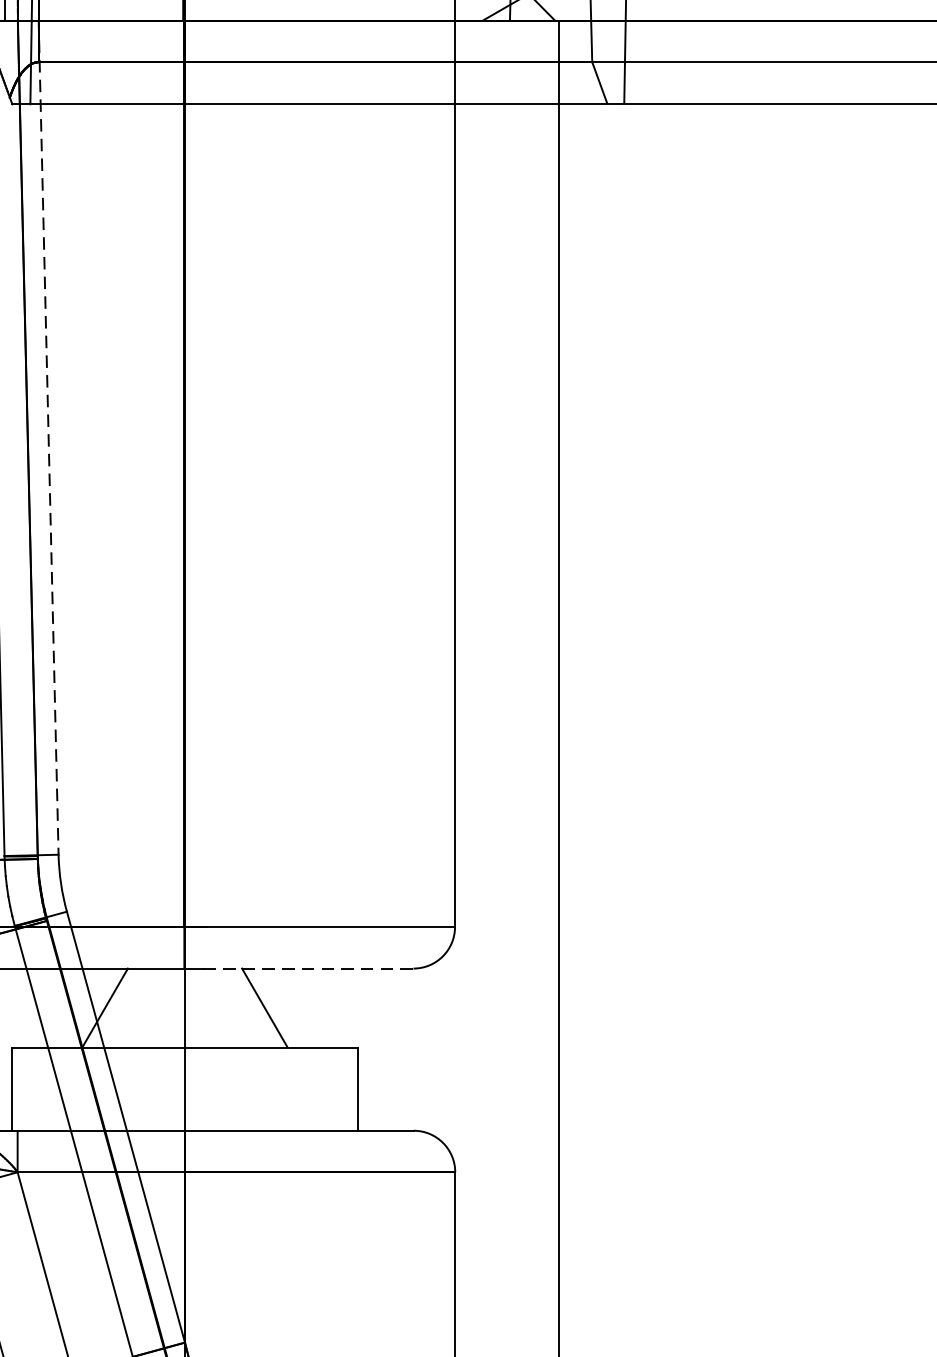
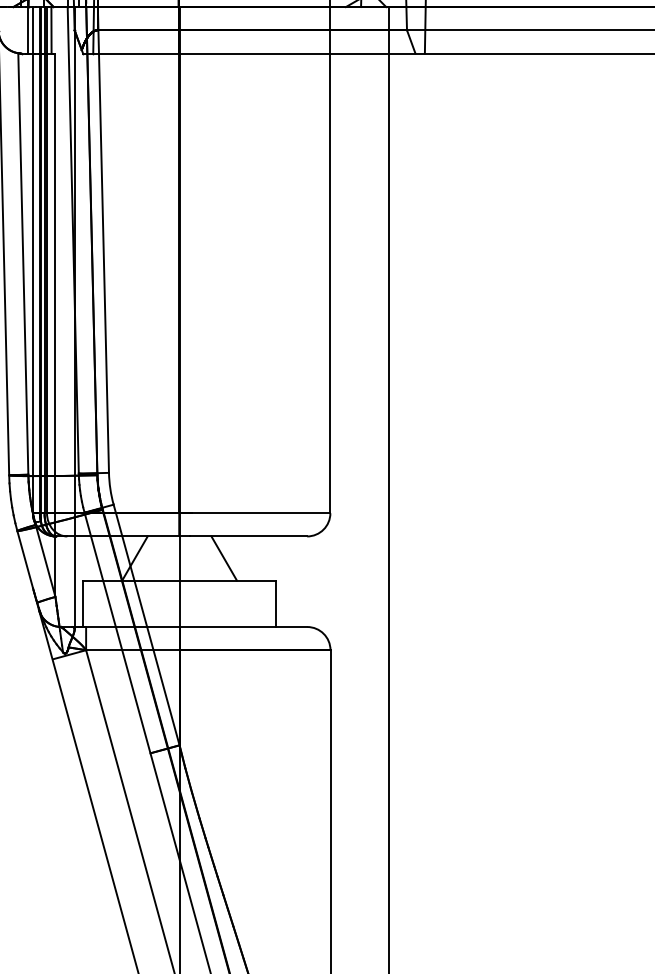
line: (48, 436) -> (103, 239), dashed -> solid
line: (308, 968) -> (248, 536), dashed -> solid

